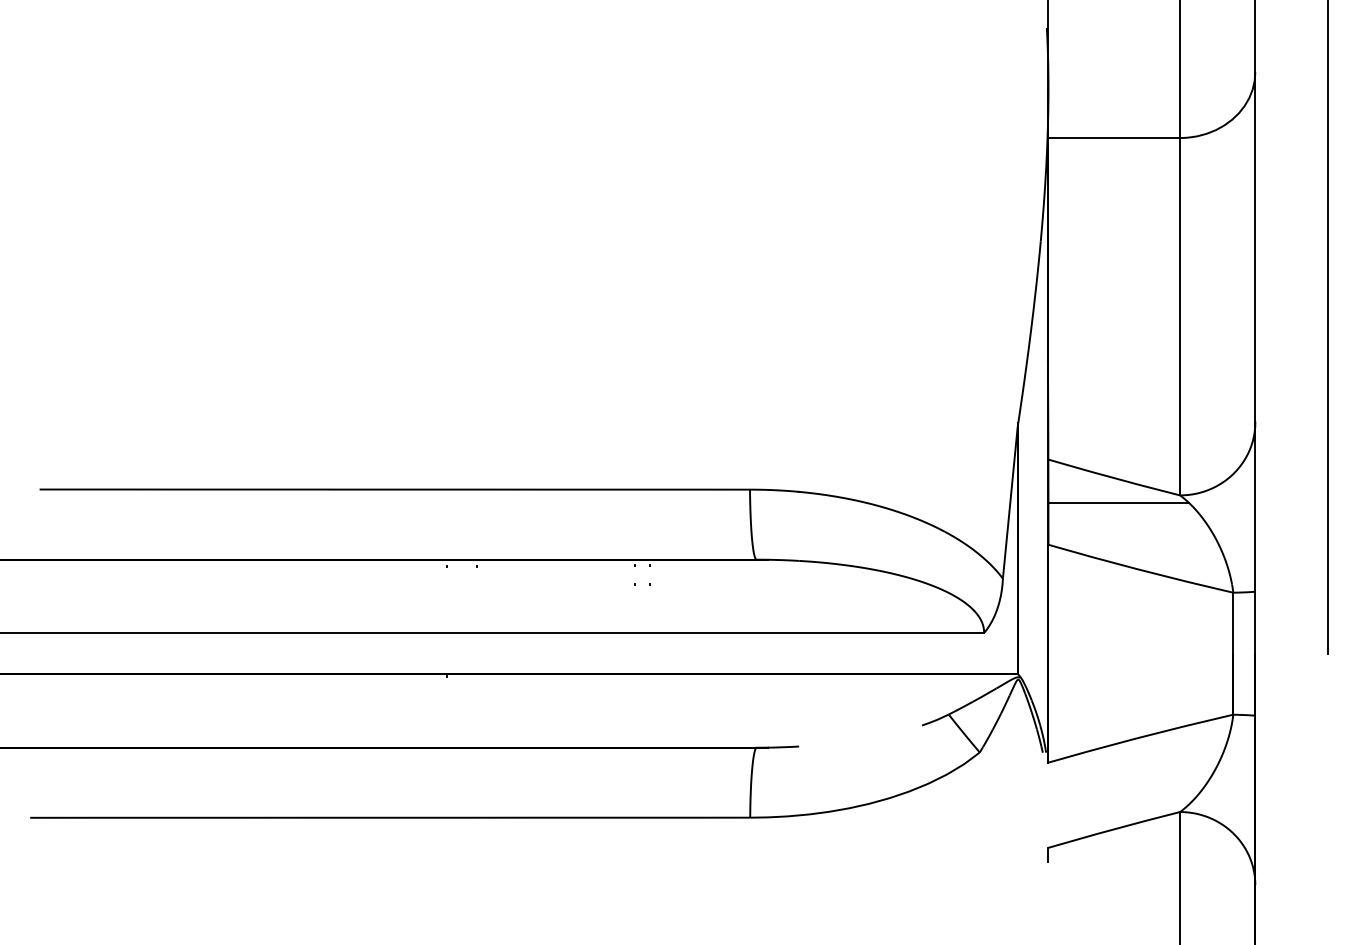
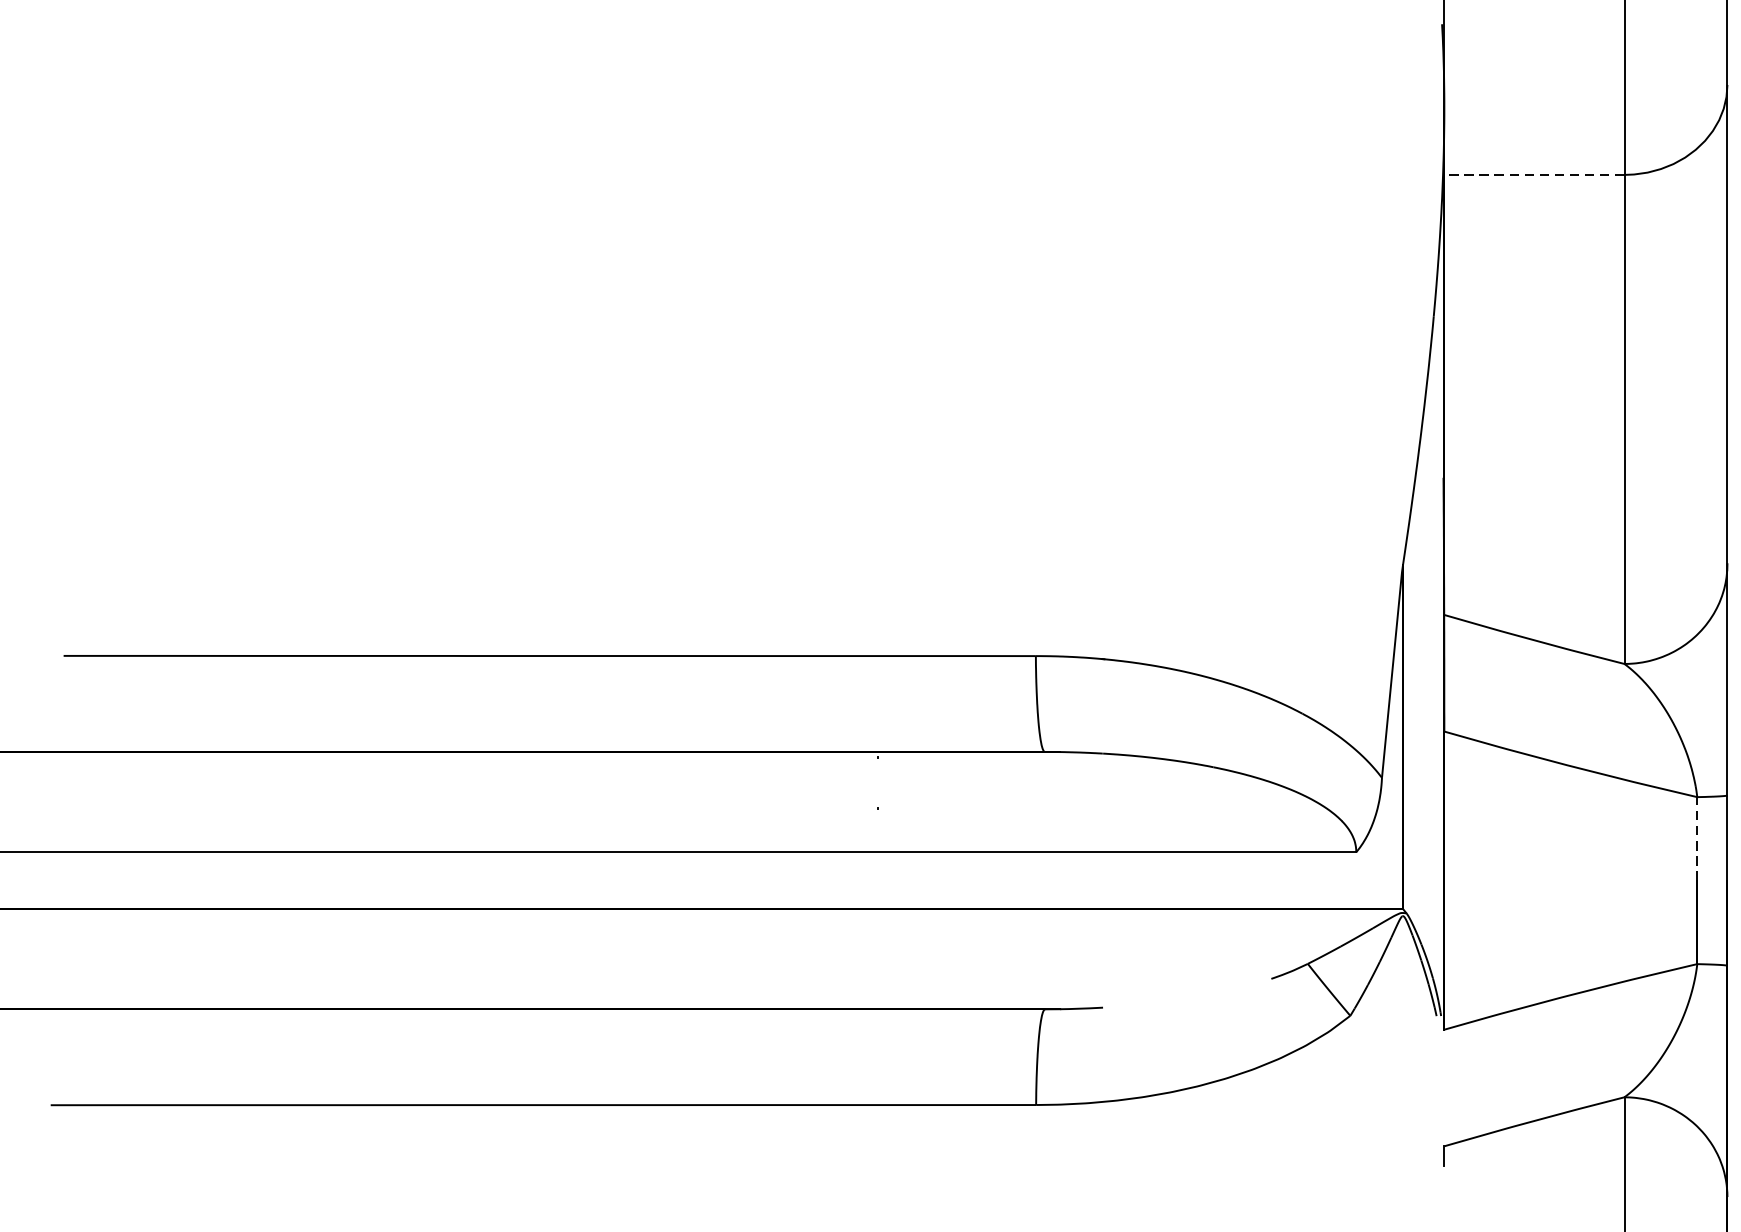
line: (1114, 138) -> (1534, 175), solid -> dashed
line: (1118, 503) -> (1540, 675), removed
line: (1233, 623) -> (1697, 839), solid -> dashed

